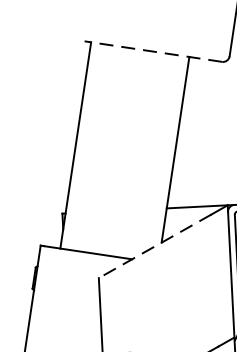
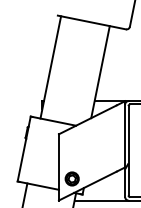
line: (152, 51) -> (91, 22), dashed -> solid
line: (154, 247) -> (87, 120), dashed -> solid

